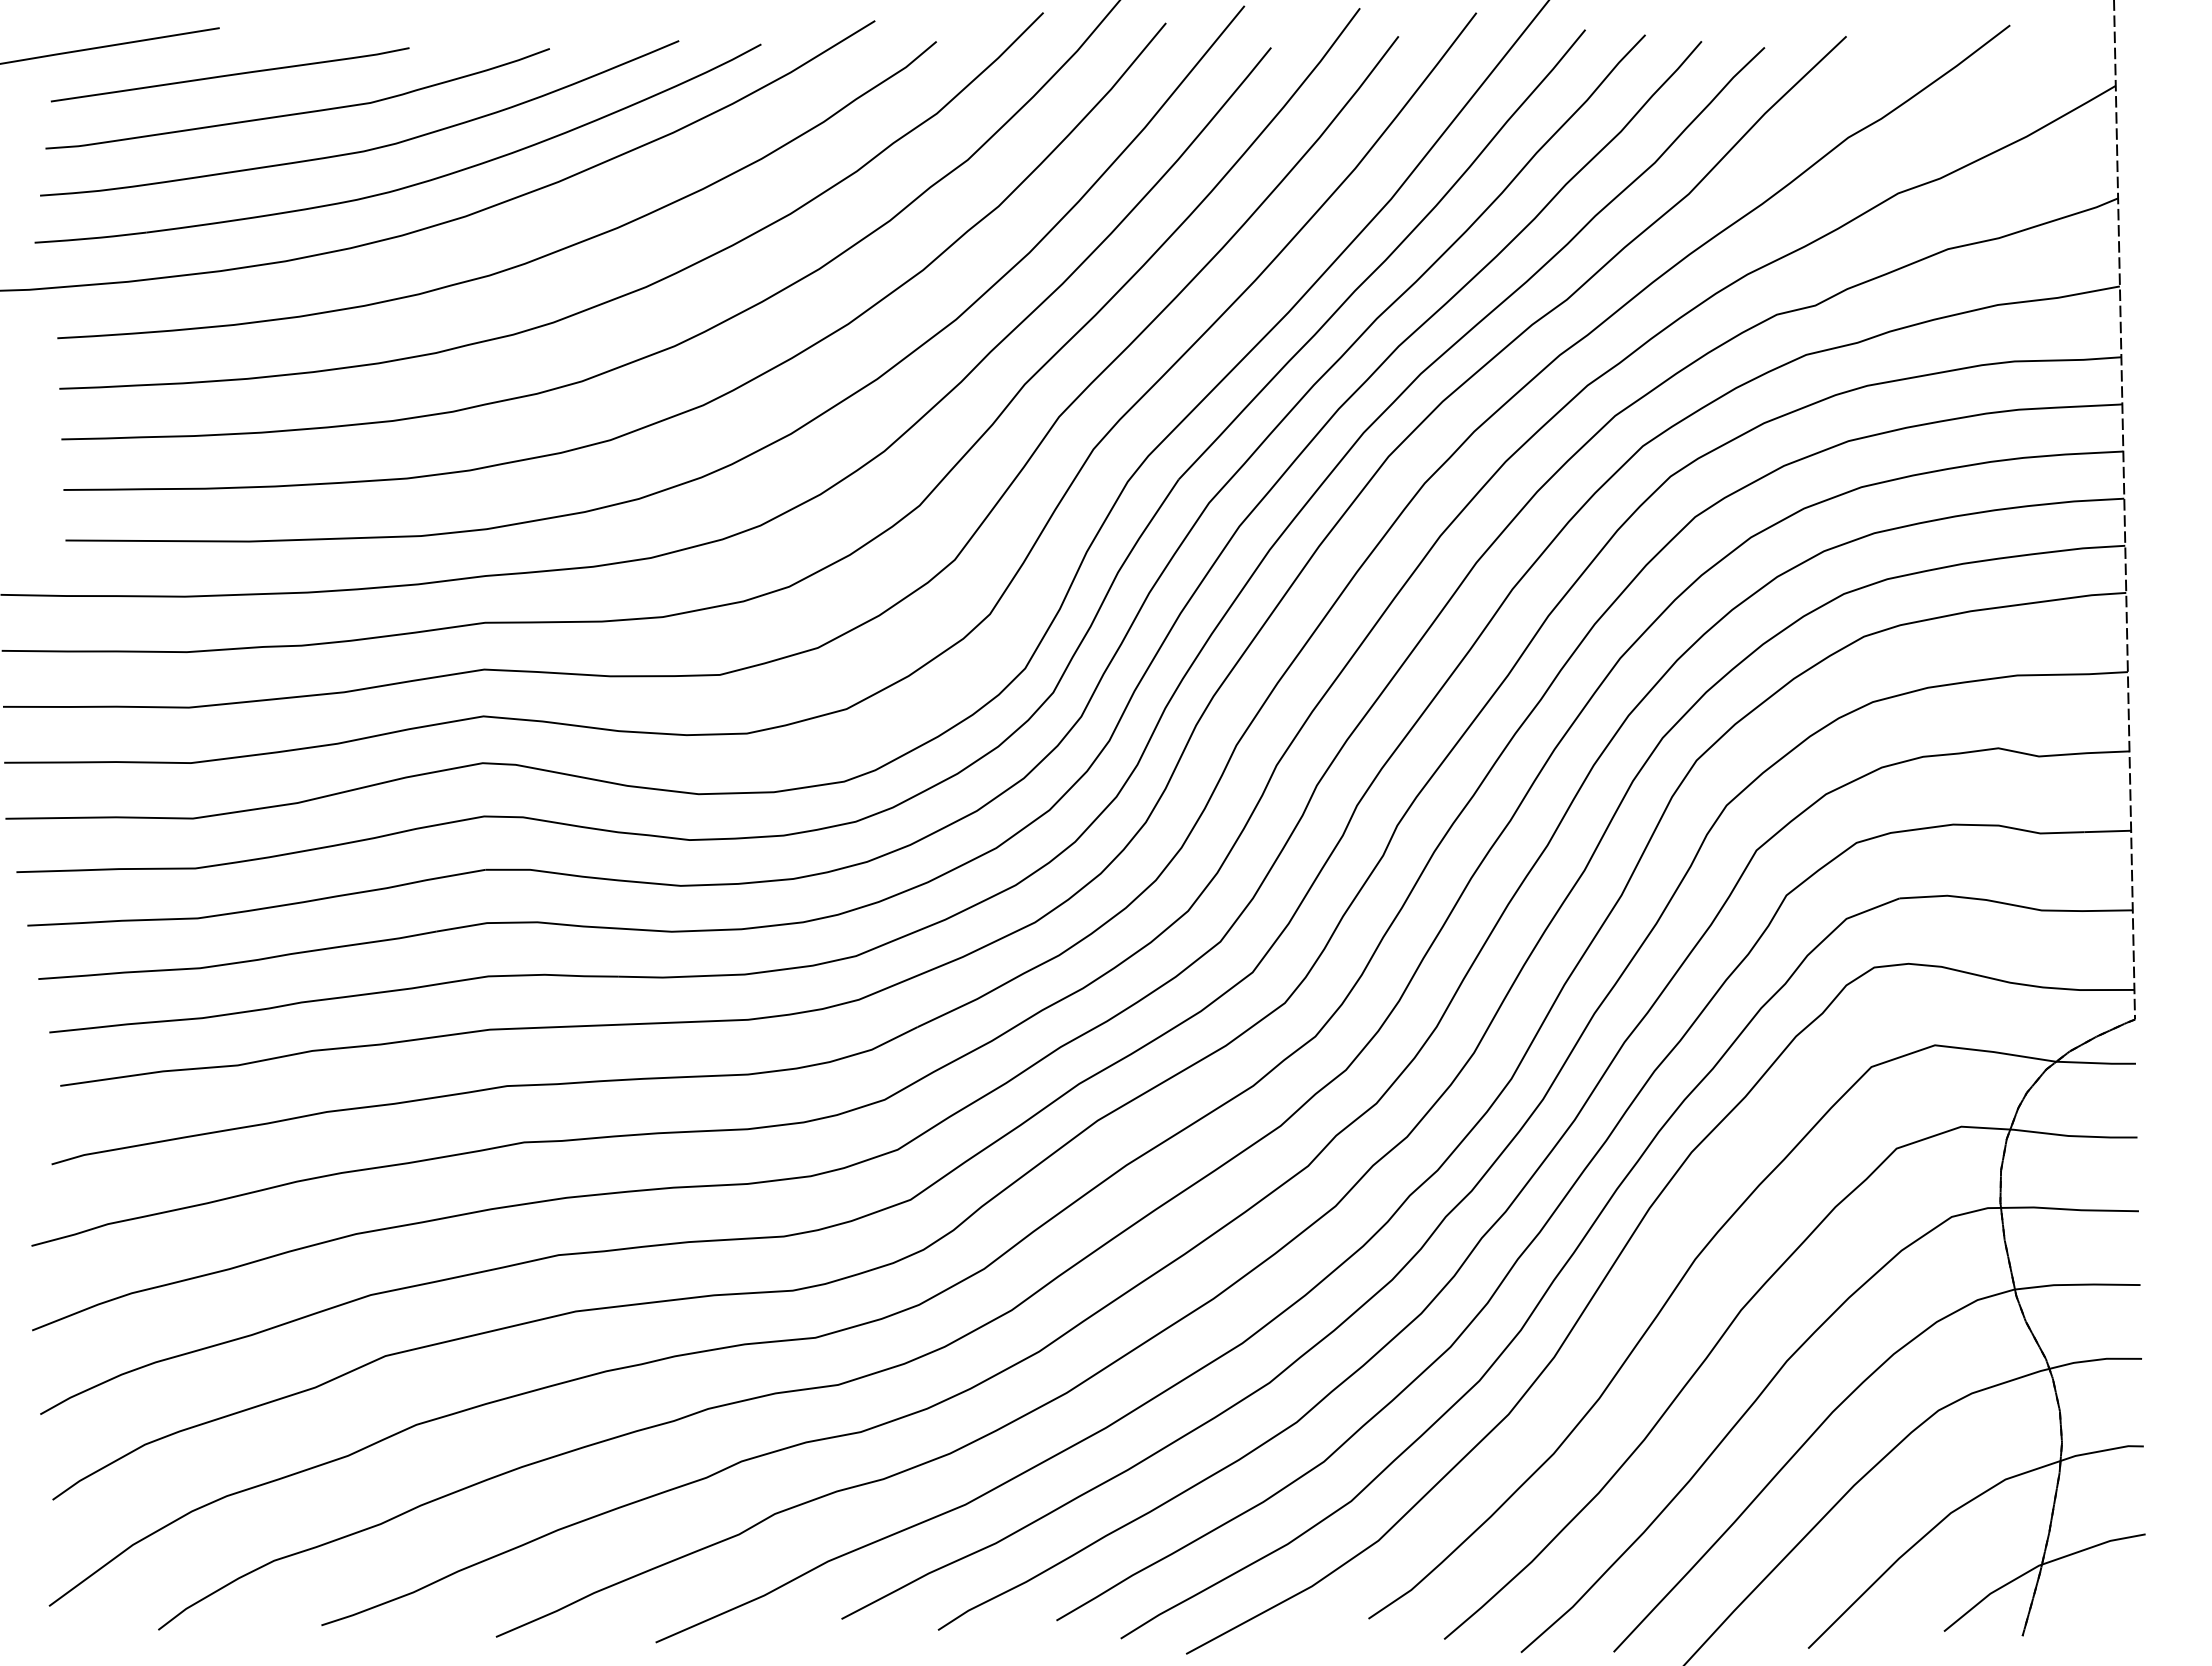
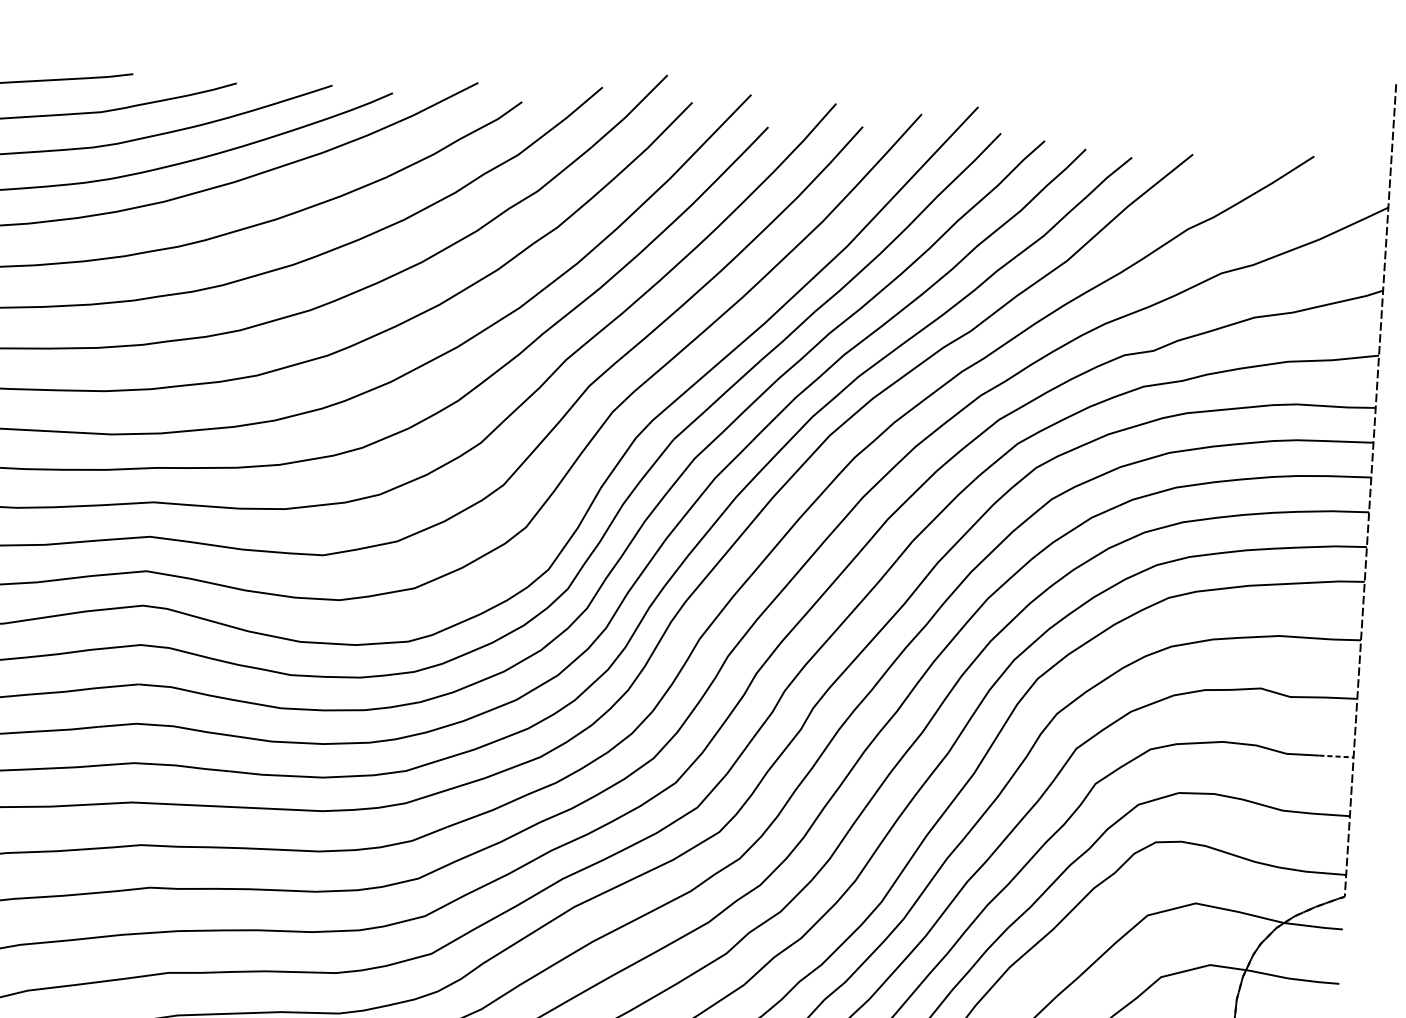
line: (2108, 831) -> (1336, 756), solid -> dashed

